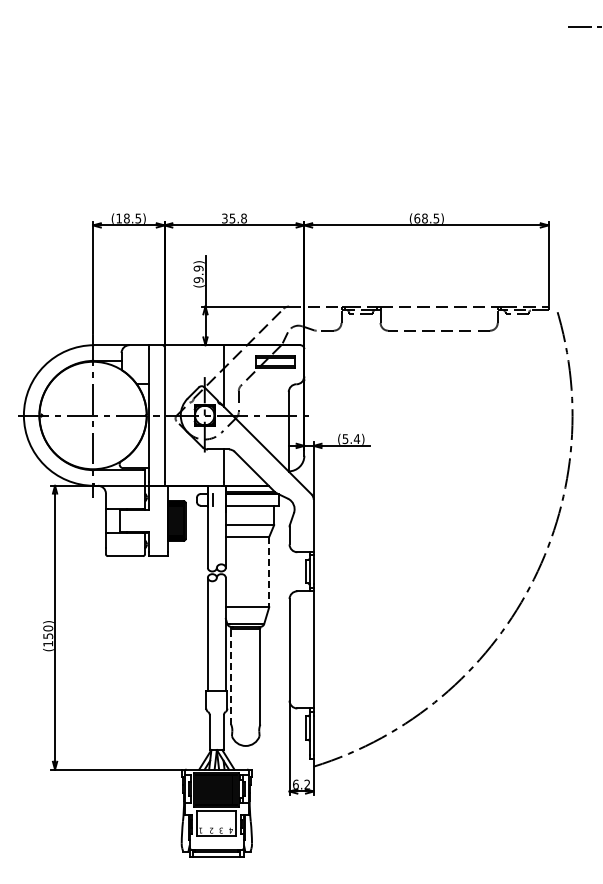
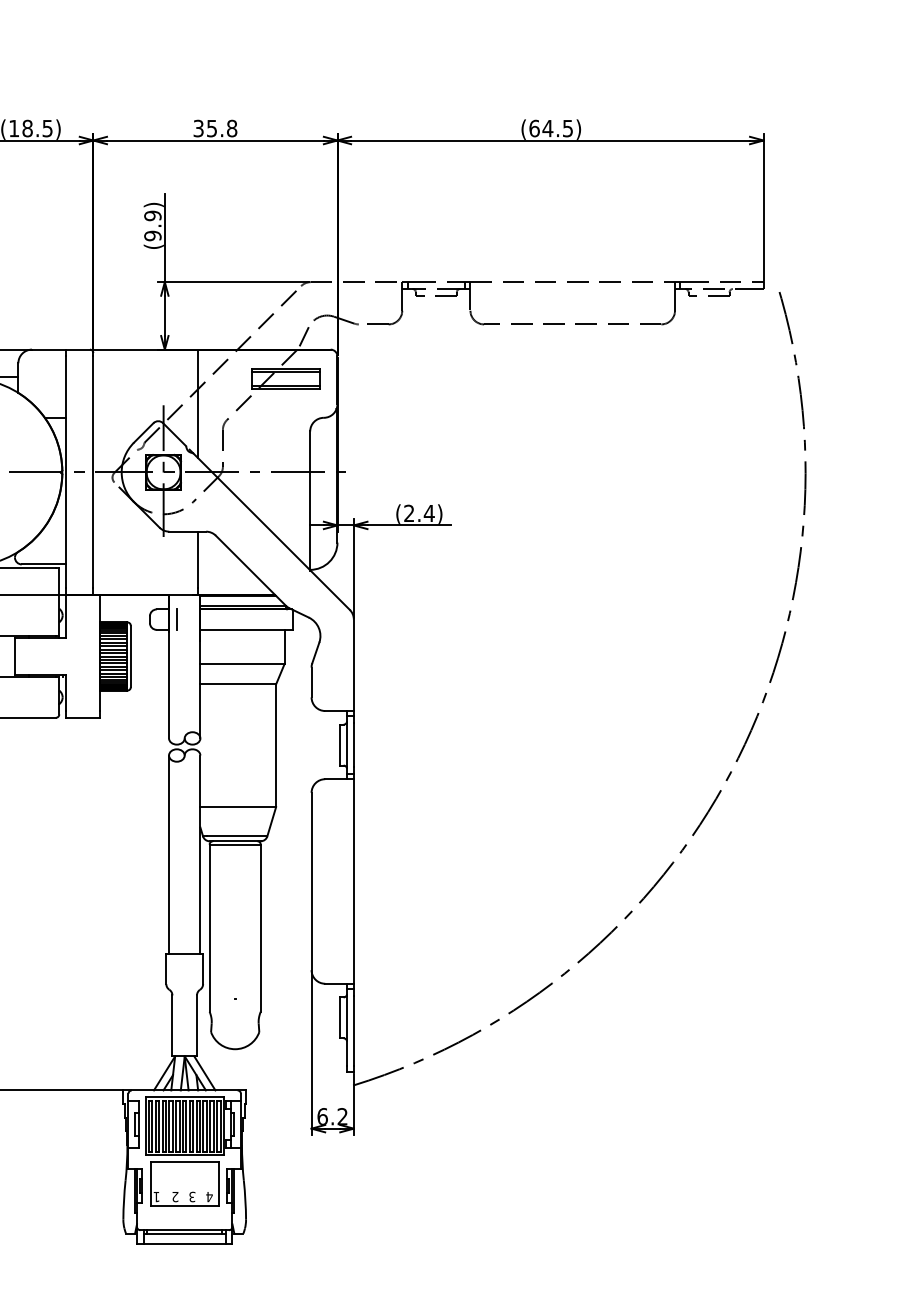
text: (424, 218) -> (547, 128), (68.5) -> (64.5)
text: (345, 439) -> (409, 514), (5.4) -> (2.4)
line: (269, 572) -> (276, 746), dashed -> solid
line: (231, 676) -> (210, 927), dashed -> solid

